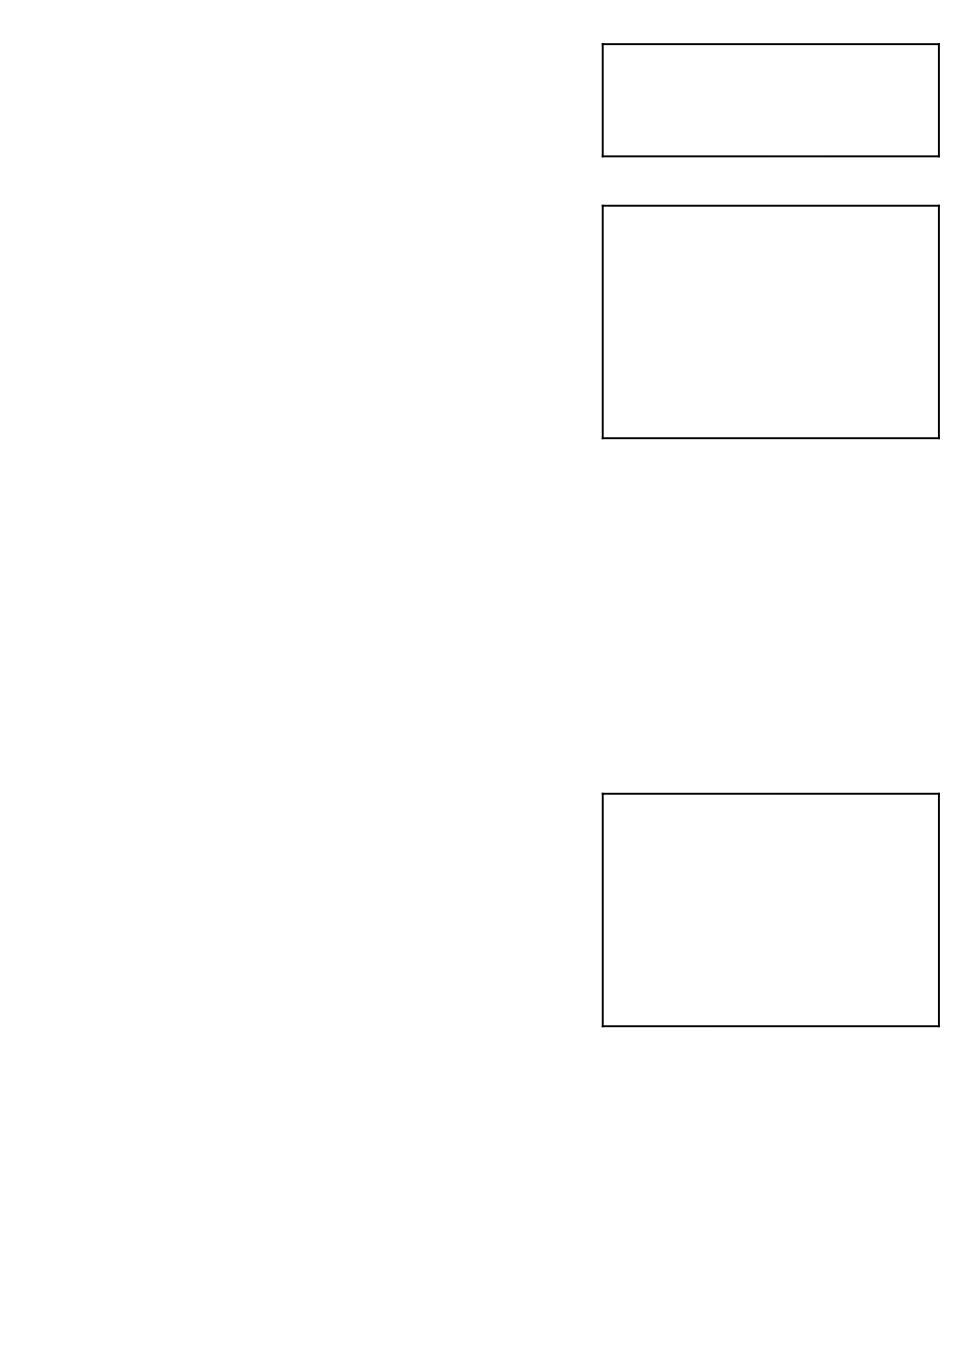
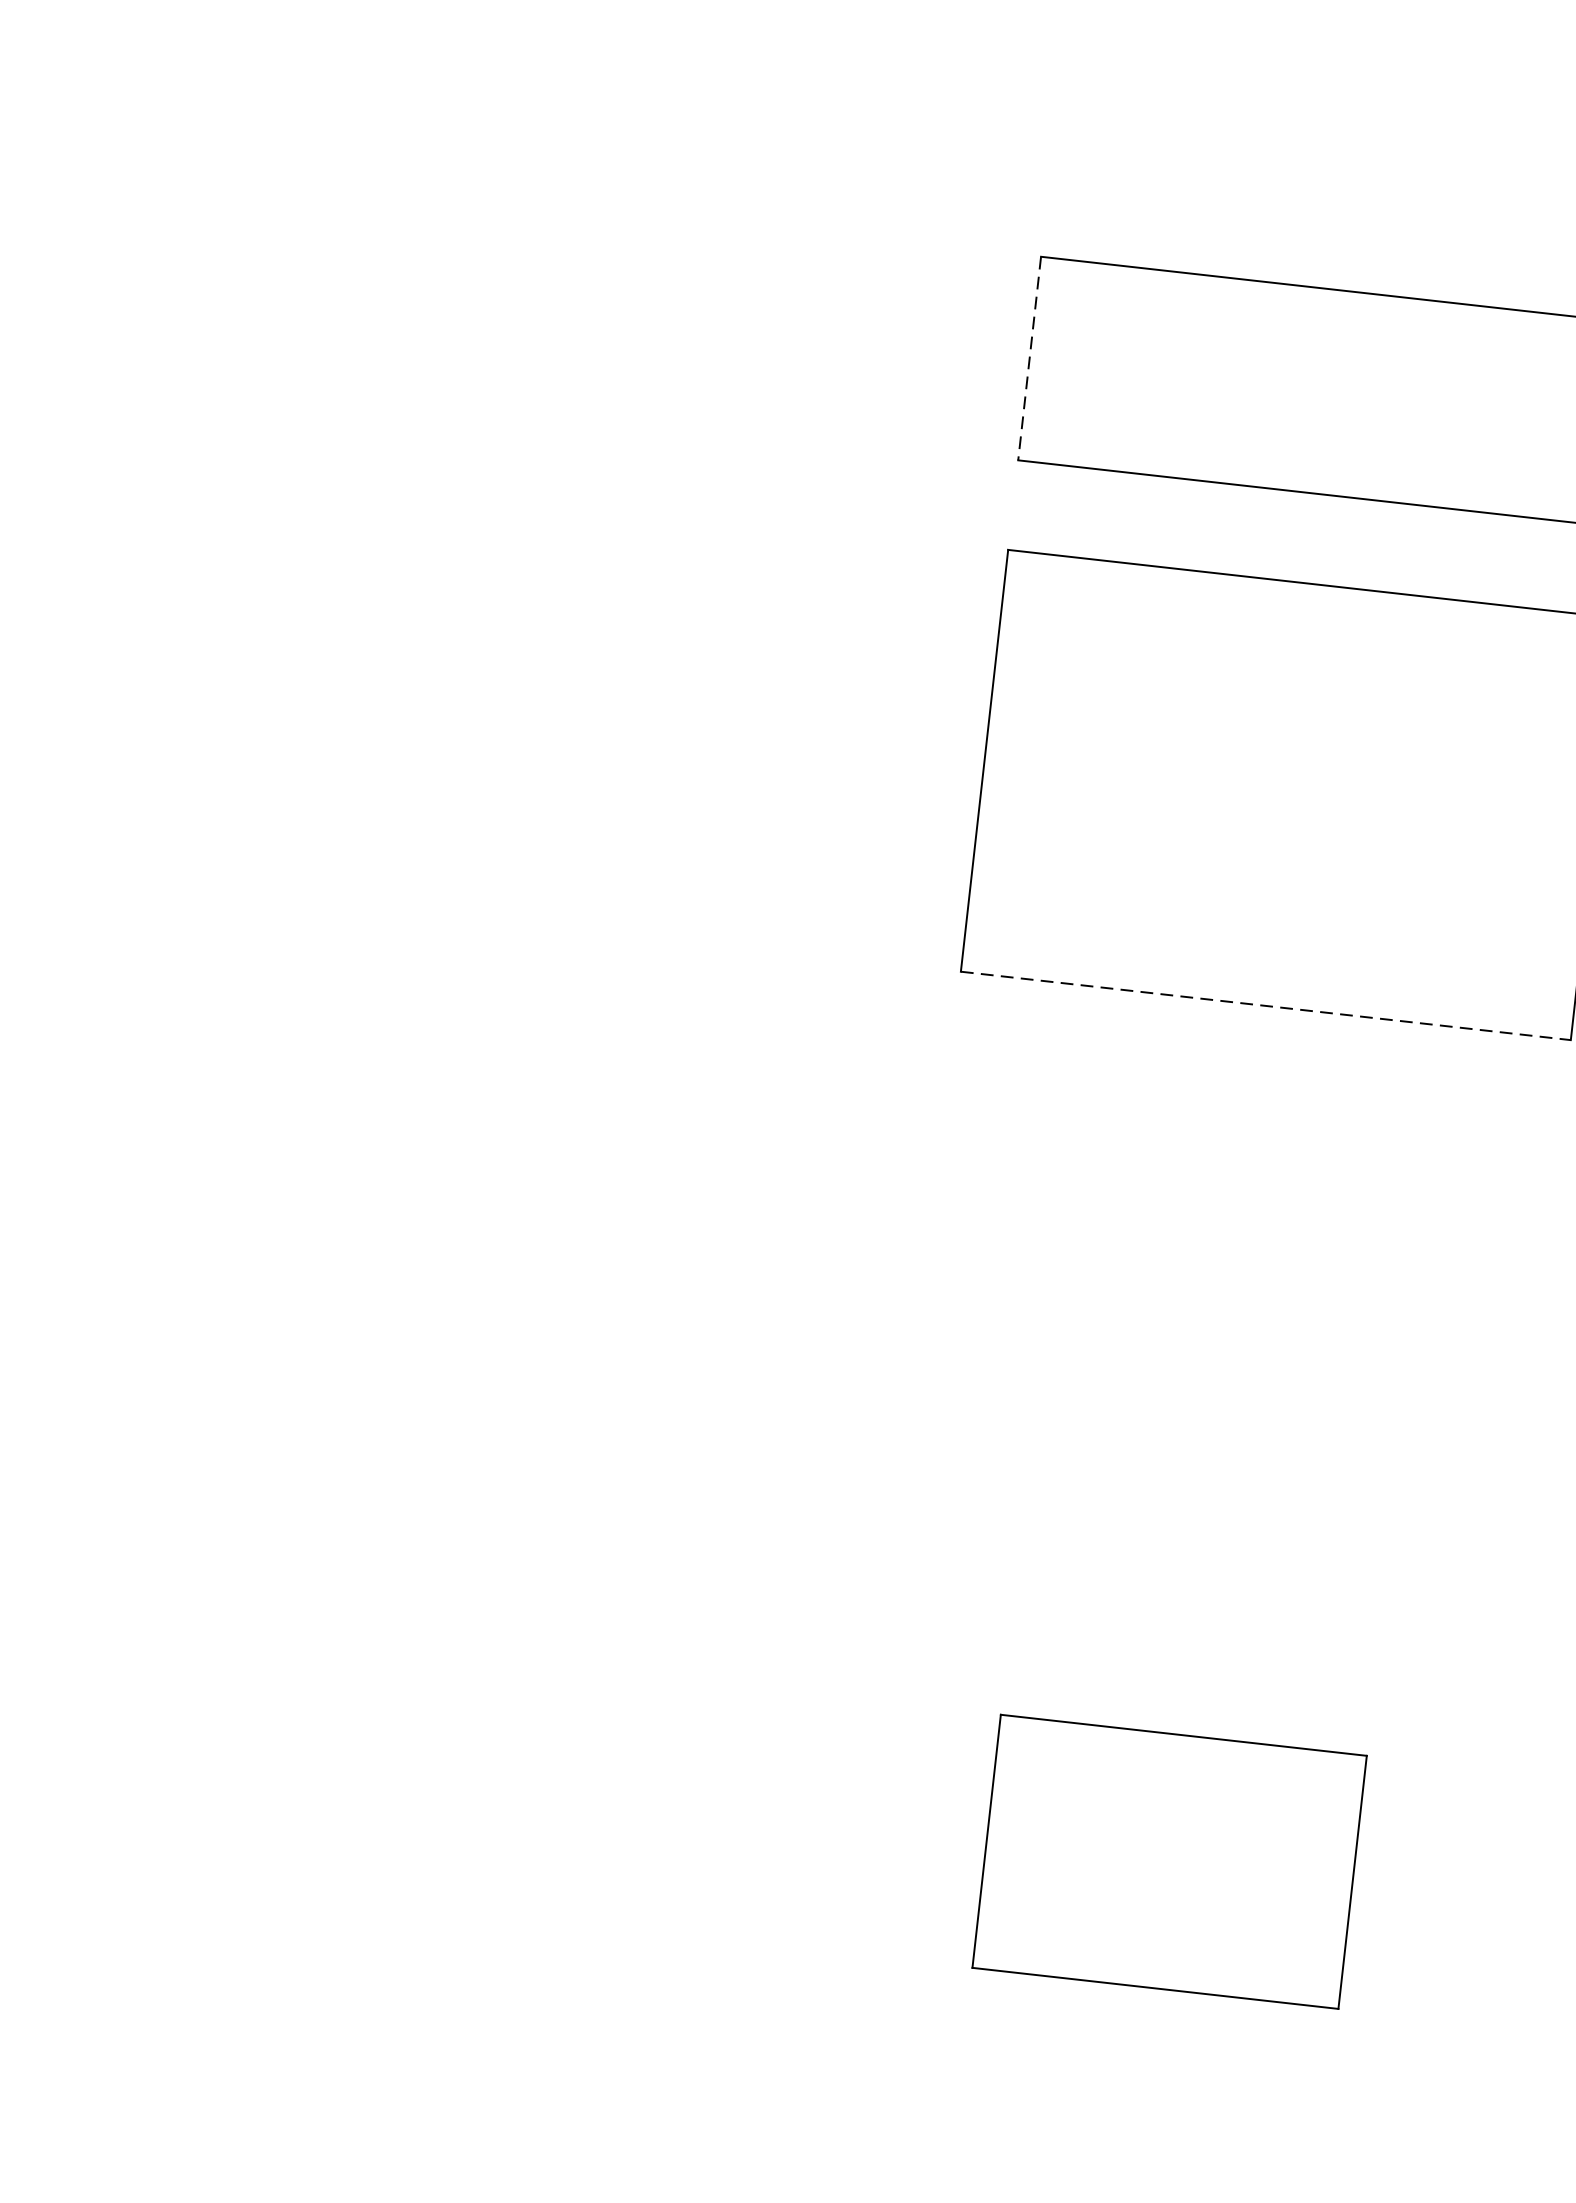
line: (602, 100) -> (1029, 358), solid -> dashed
line: (771, 438) -> (1267, 1006), solid -> dashed
part: (770, 909) -> (1169, 1860), size x0.6

